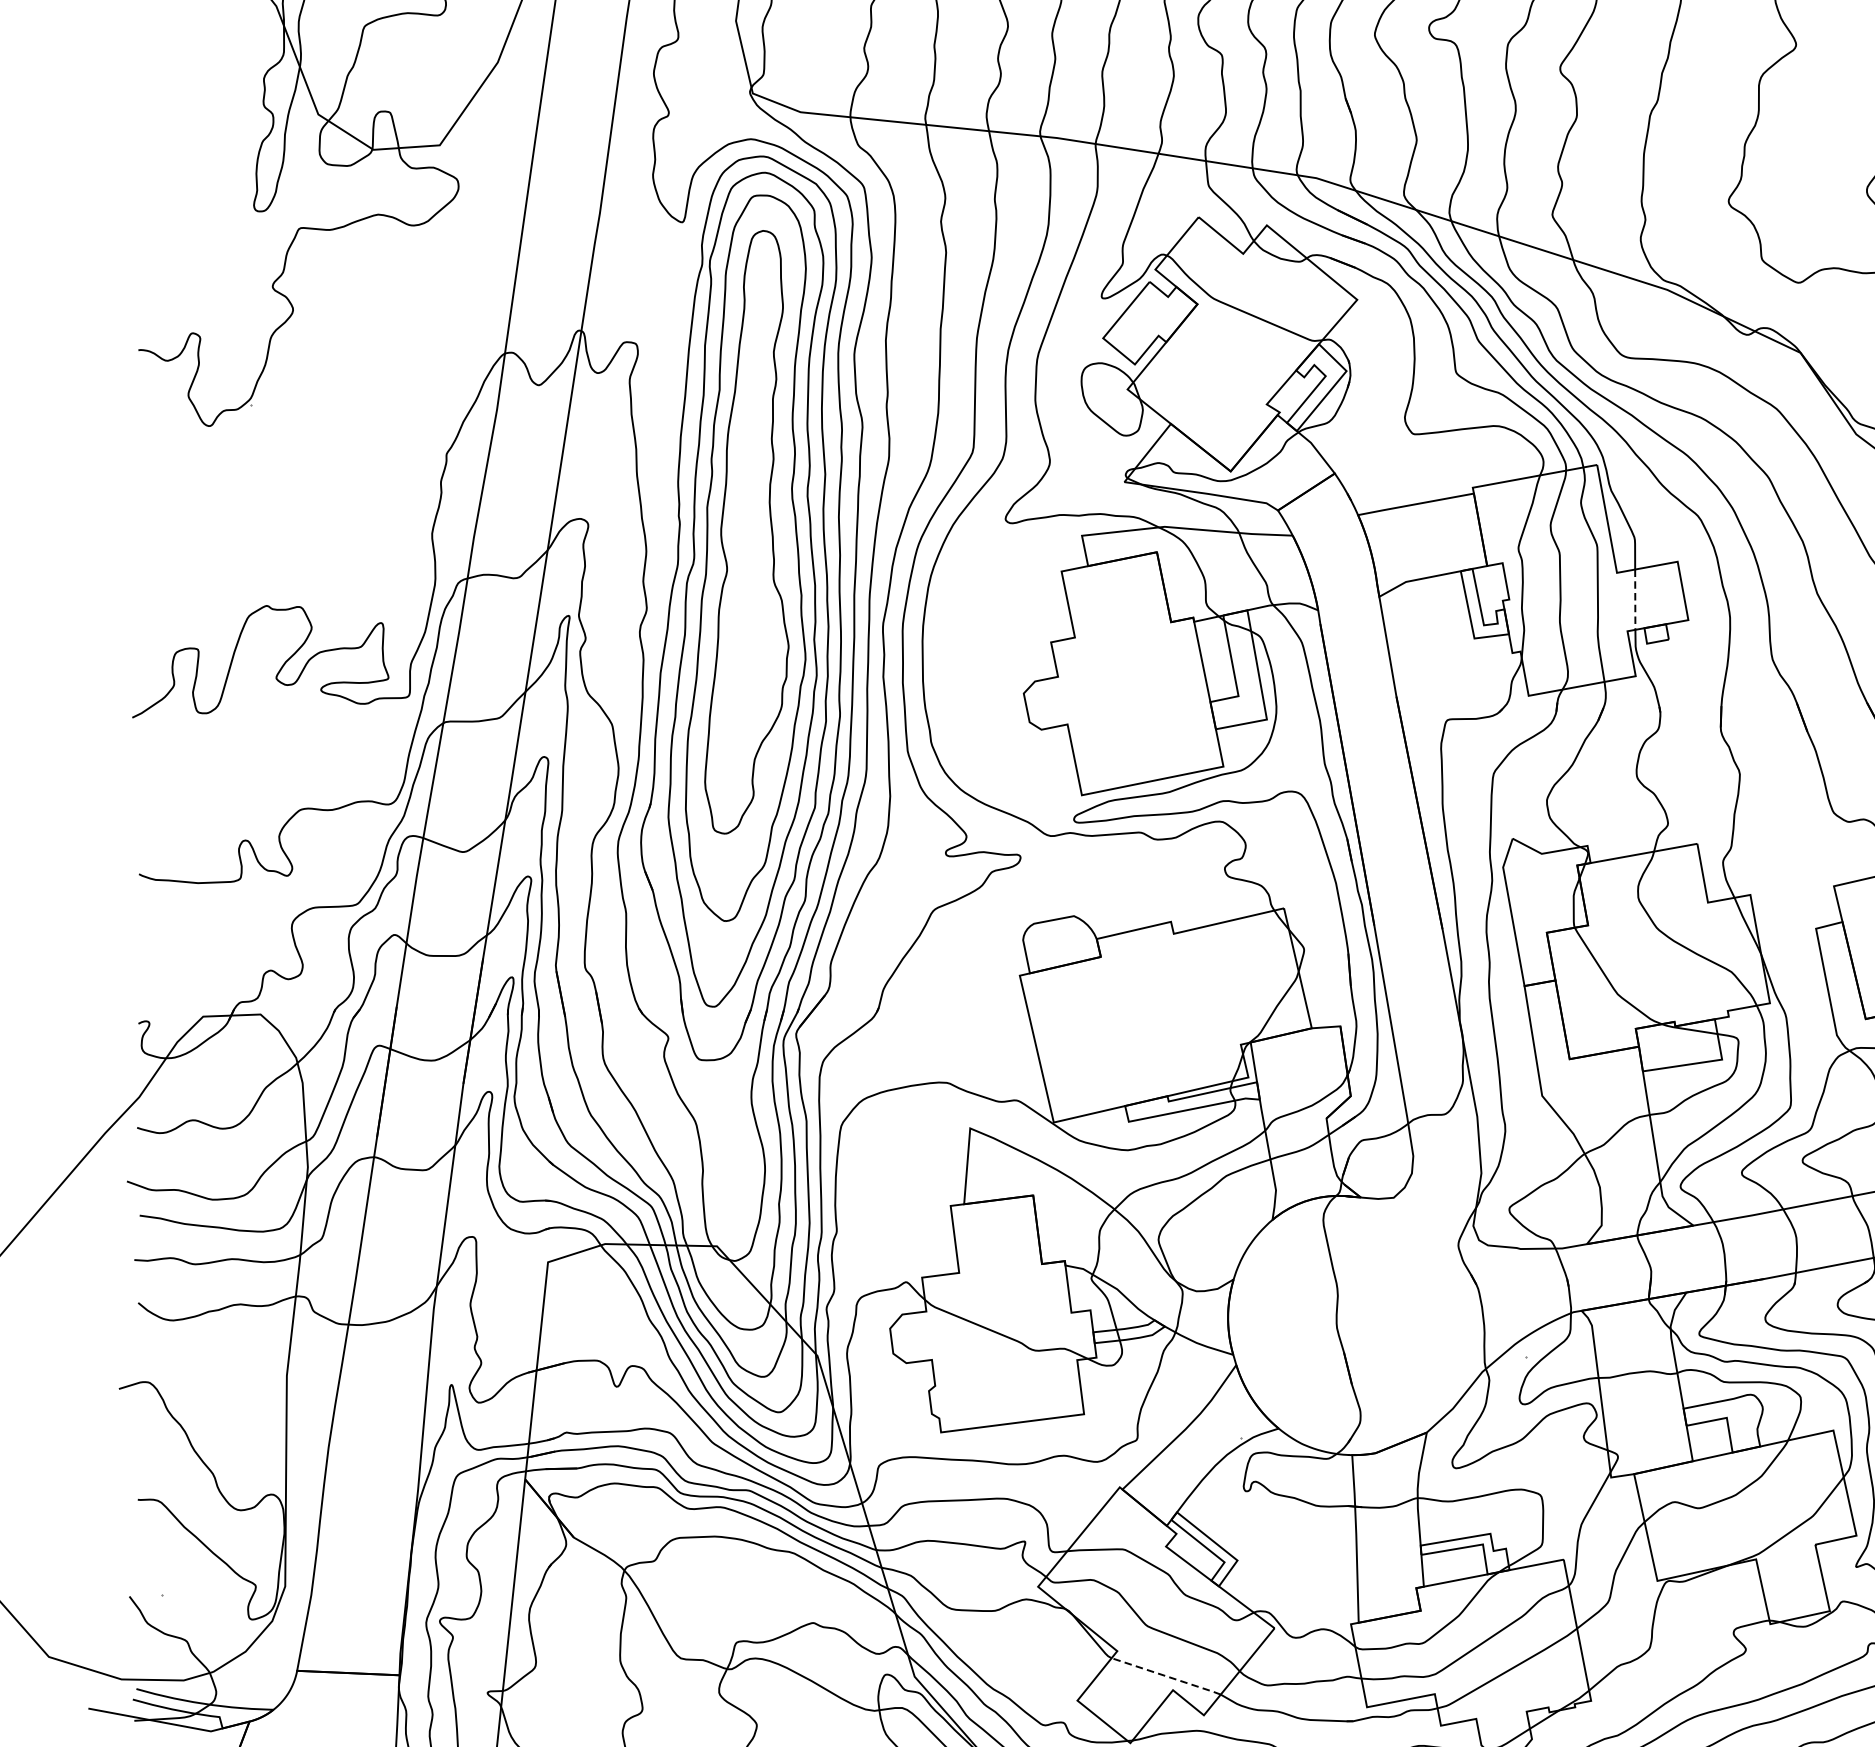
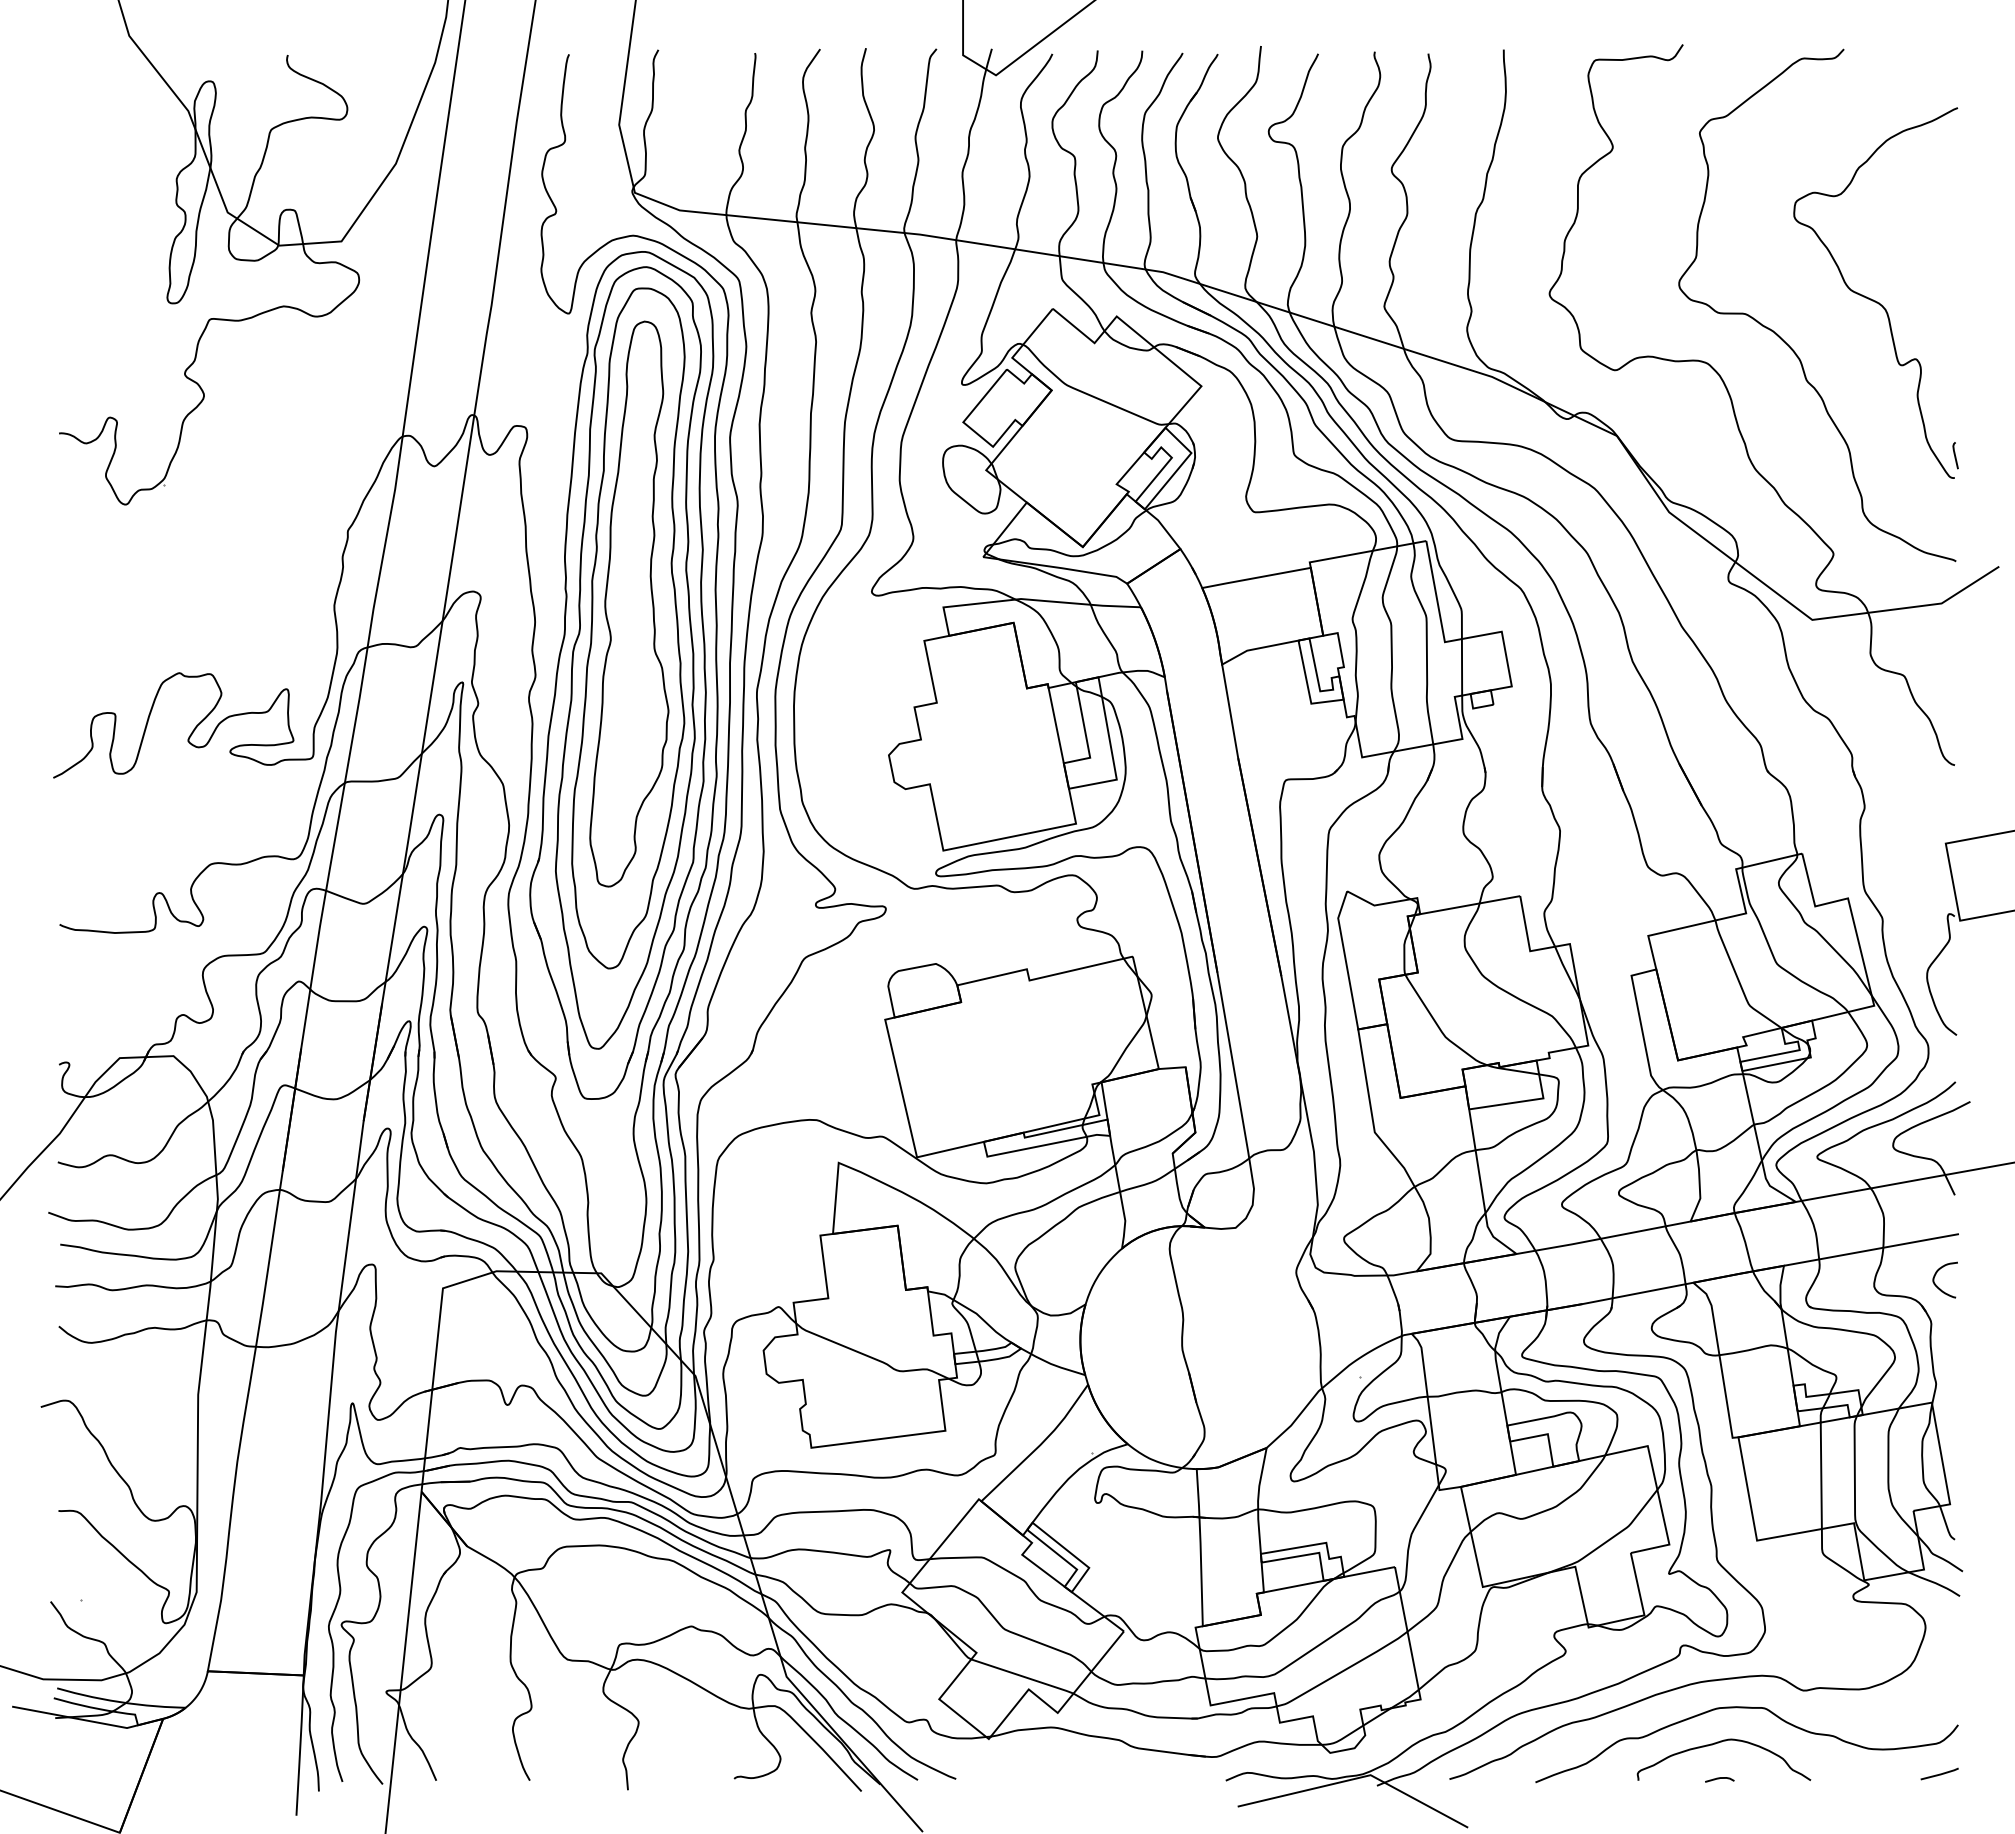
line: (1635, 599) -> (1462, 667), dashed -> solid
line: (1167, 1676) -> (1023, 1676), dashed -> solid

